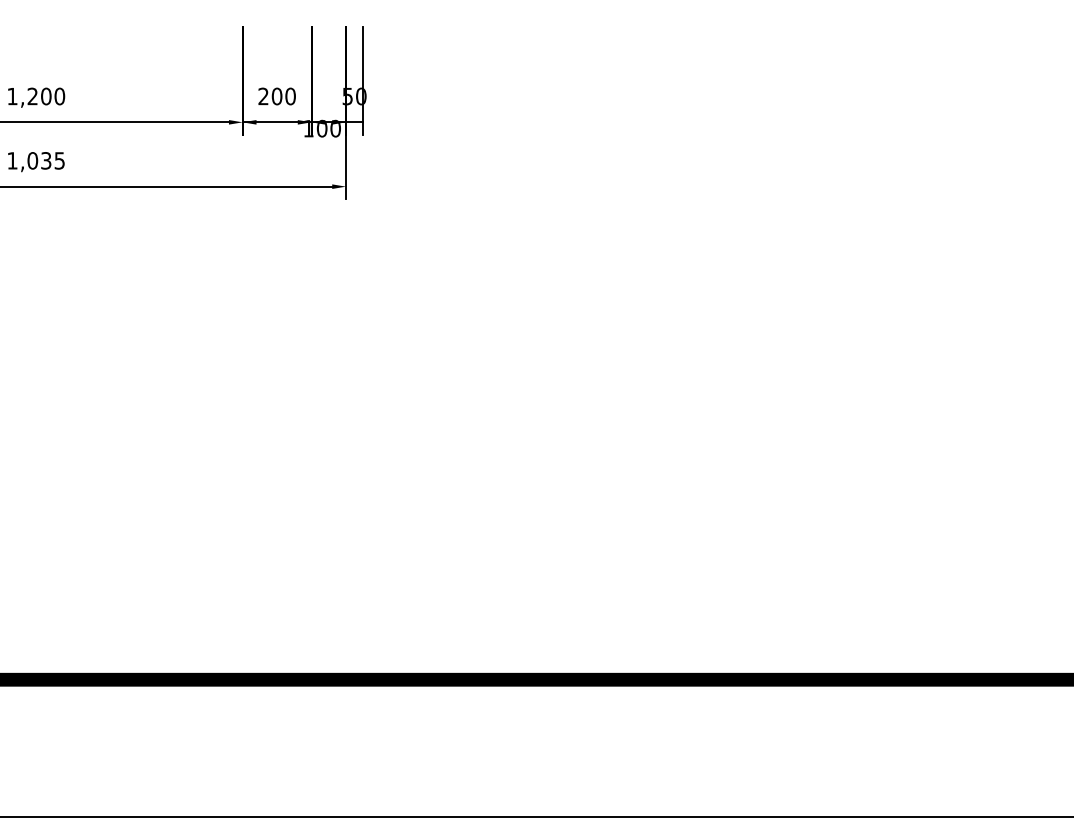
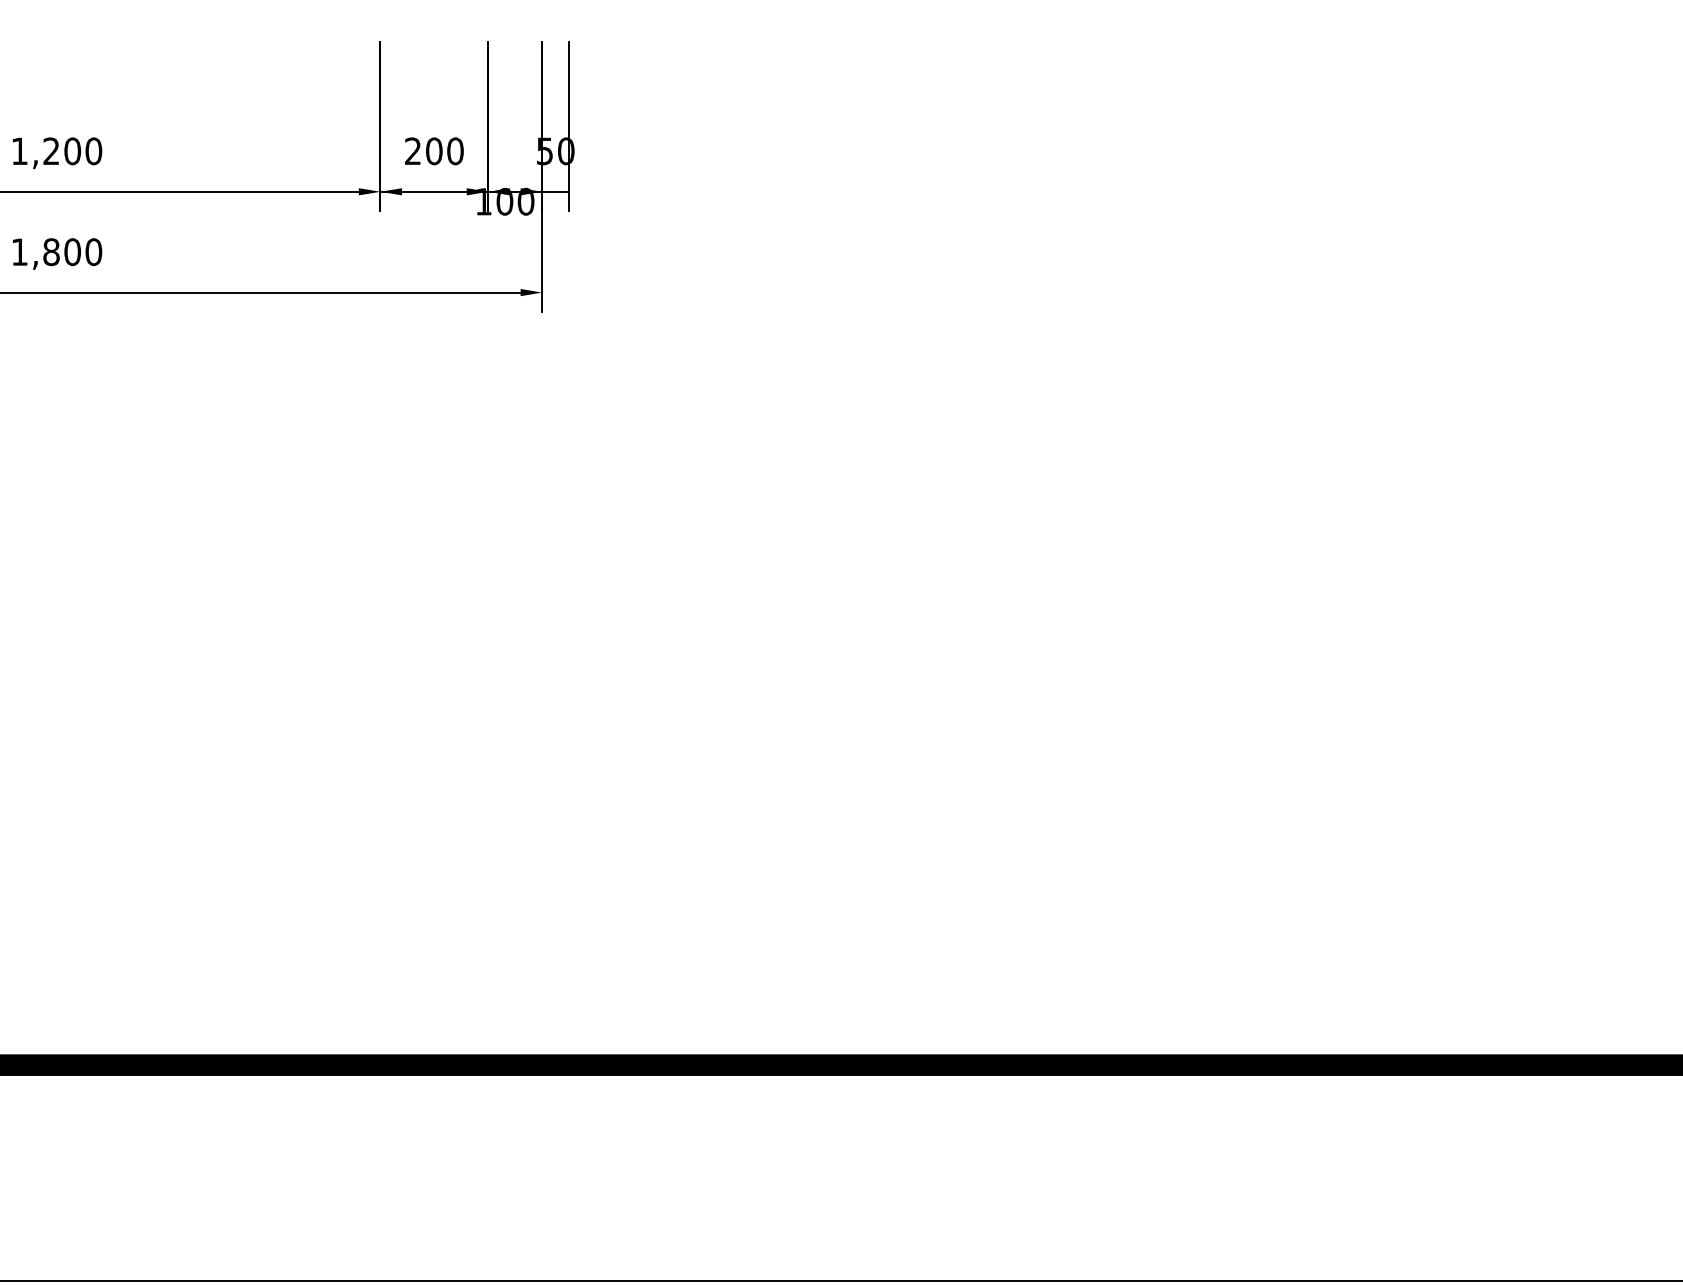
text: (46, 160) -> (72, 251), 1,035 -> 1,800

